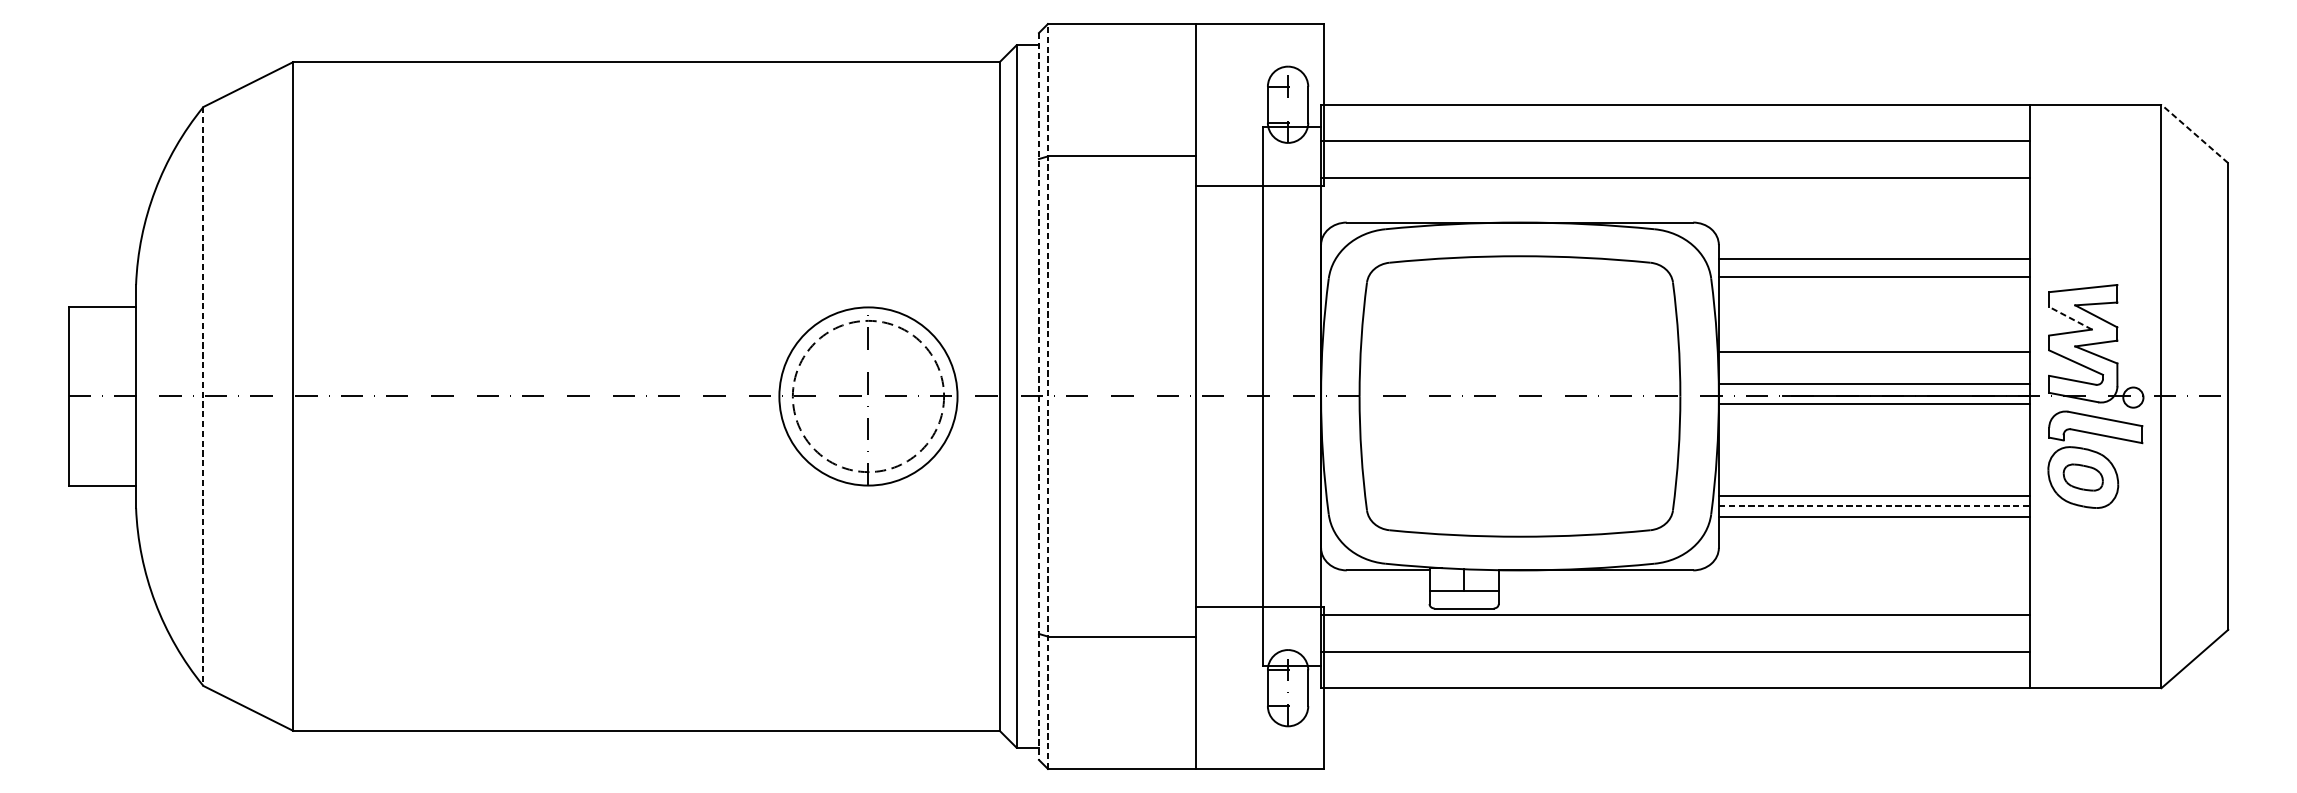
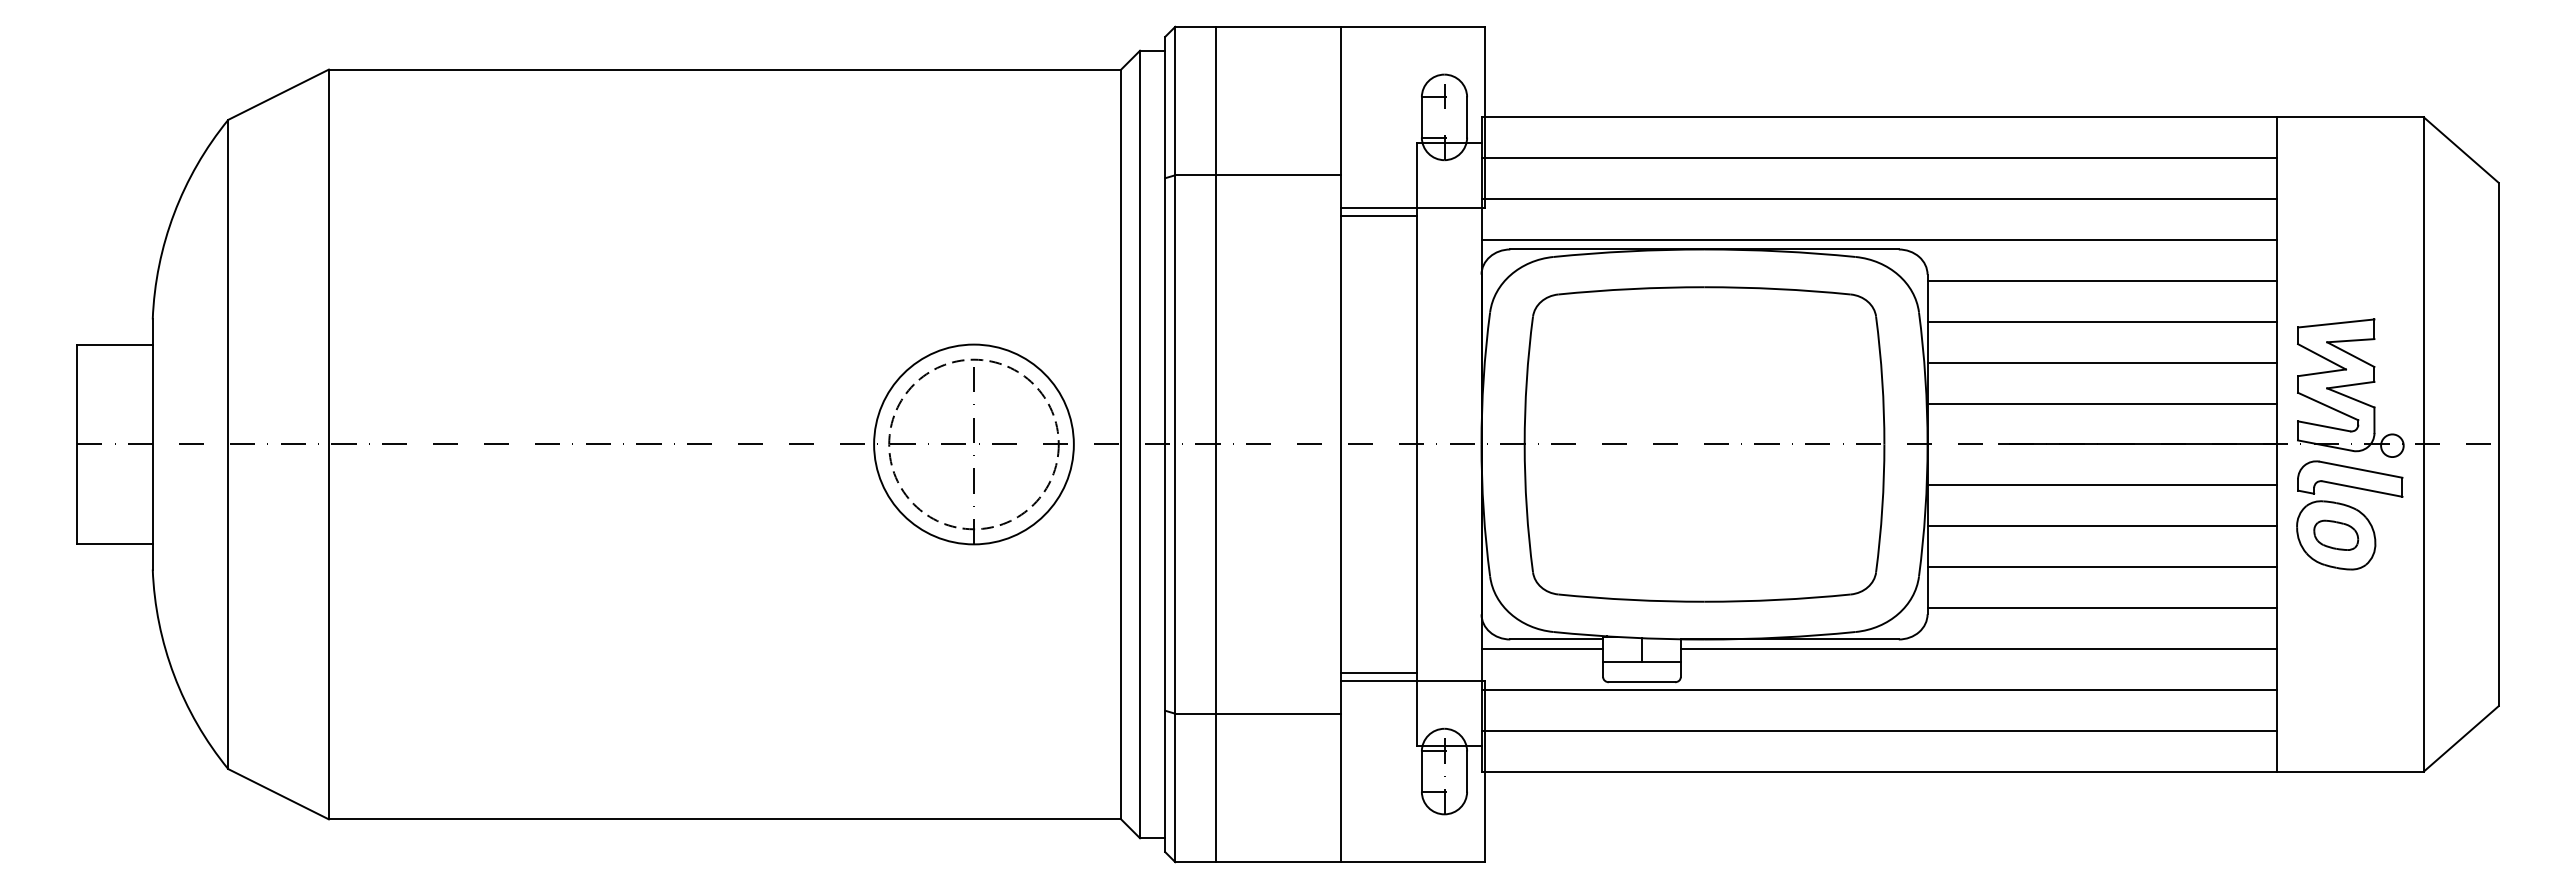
line: (2195, 134) -> (2461, 150), dashed -> solid
line: (1229, 192) -> (1378, 215), added
line: (1675, 214) -> (1878, 240), added
line: (1873, 259) -> (2101, 321), moved
line: (1873, 276) -> (2101, 280), moved
line: (2070, 318) -> (2321, 356), dashed -> solid
line: (1873, 351) -> (2101, 362), moved
line: (1873, 384) -> (2101, 403), moved
line: (203, 396) -> (228, 444), dashed -> solid
line: (1039, 396) -> (1165, 444), dashed -> solid
line: (1048, 396) -> (1175, 444), dashed -> solid
line: (1083, 396) -> (1215, 444), added
line: (1873, 404) -> (2101, 485), moved
line: (1873, 496) -> (2101, 526), moved
line: (1874, 506) -> (2102, 567), dashed -> solid
line: (1873, 517) -> (2101, 608), moved
line: (1375, 578) -> (1542, 648), added
line: (1764, 578) -> (1978, 648), added
line: (1229, 600) -> (1378, 673), added

